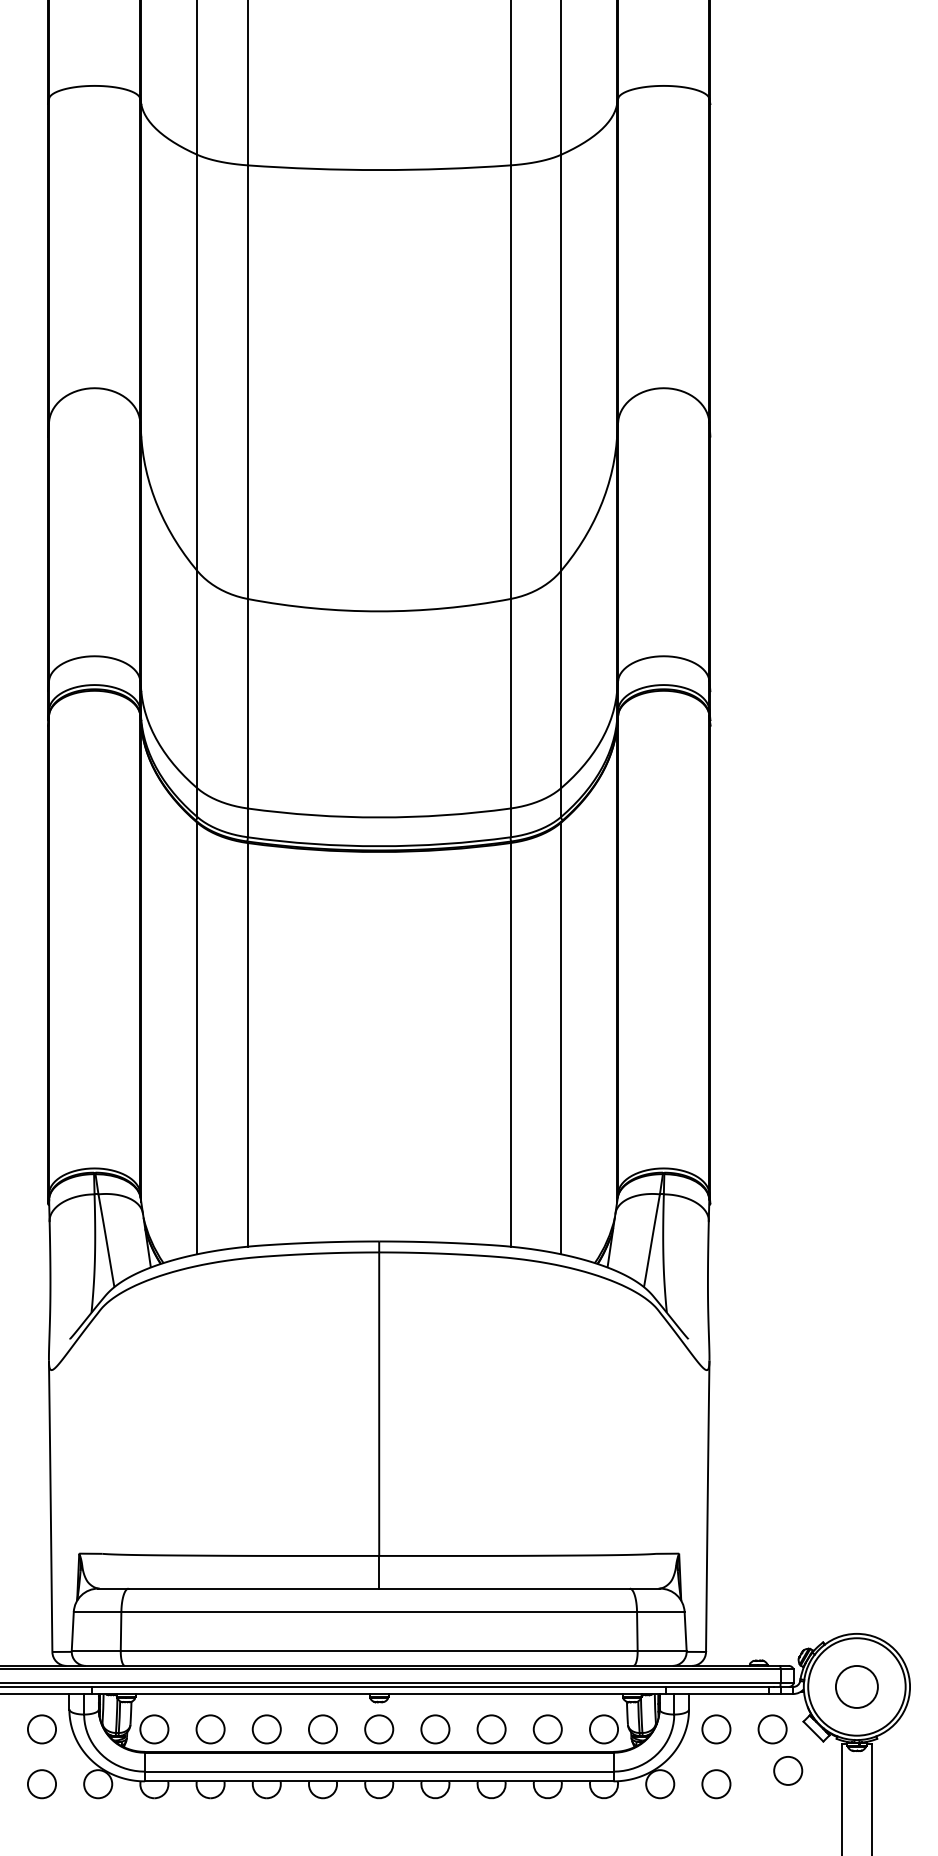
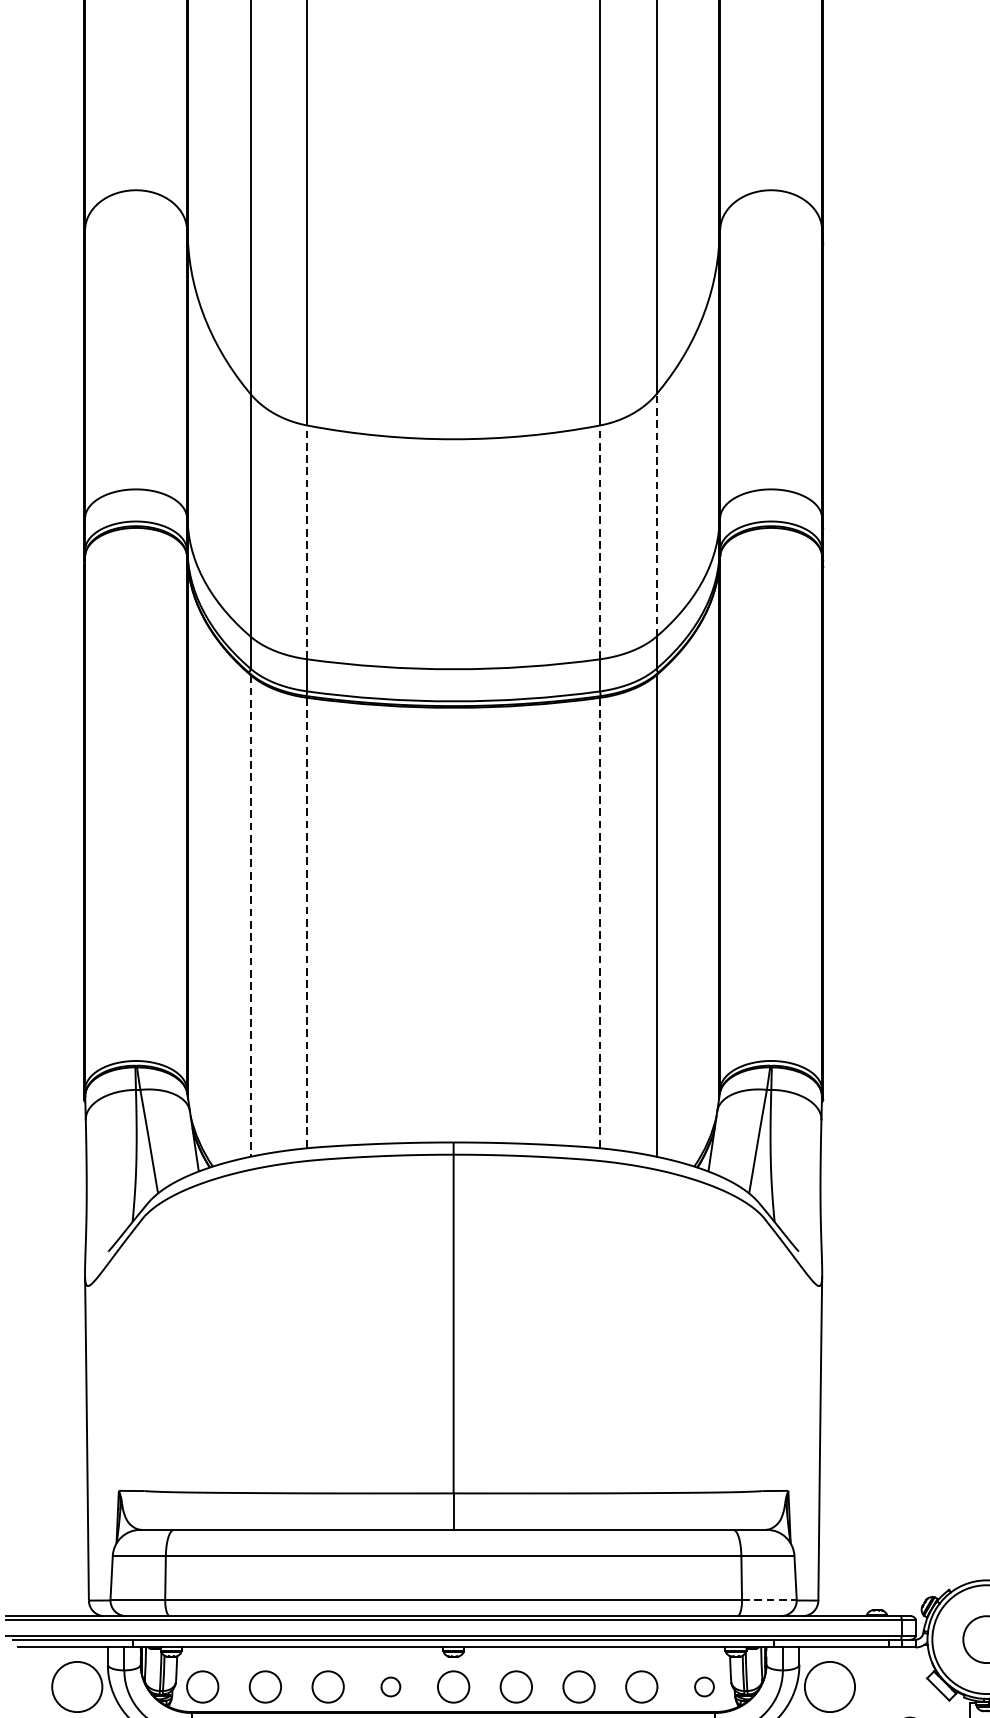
line: (561, 679) -> (657, 515), solid -> dashed
line: (247, 703) -> (306, 542), solid -> dashed
line: (510, 703) -> (600, 542), solid -> dashed
line: (197, 1038) -> (250, 915), solid -> dashed
line: (247, 1044) -> (306, 922), solid -> dashed
line: (510, 1044) -> (600, 922), solid -> dashed
line: (662, 1651) -> (769, 1600), solid -> dashed
circle: (41, 1729) -> (76, 1687), size x1.6
circle: (322, 1729) -> (390, 1687), size x0.6
circle: (603, 1729) -> (703, 1687), size x0.6
circle: (716, 1729) -> (830, 1687), size x1.6
circle: (772, 1729) -> (892, 1687), removed

